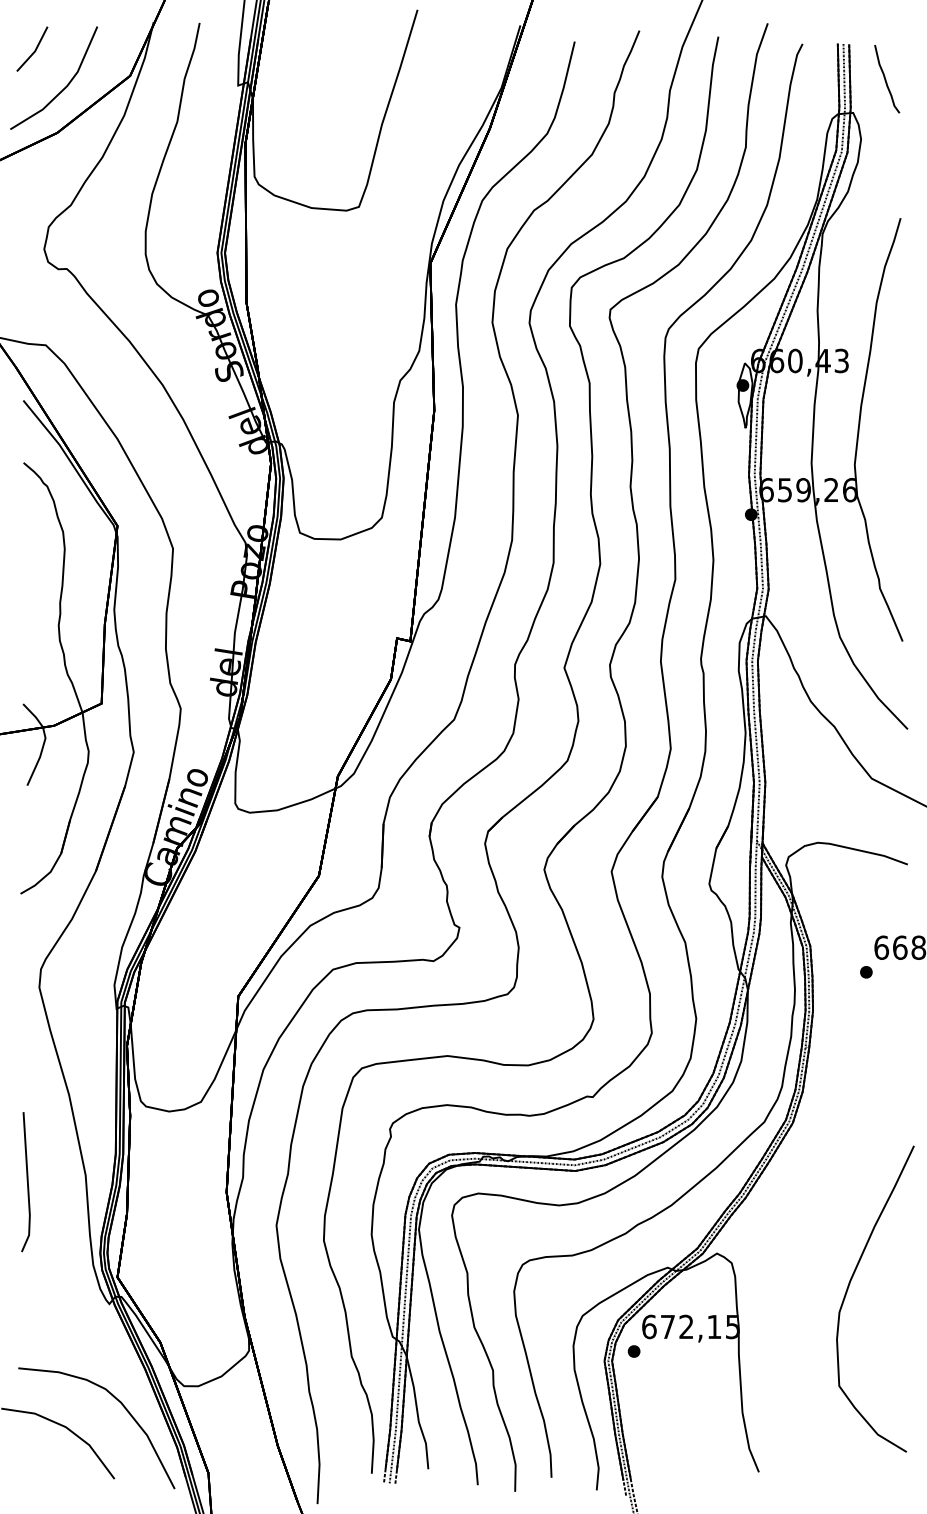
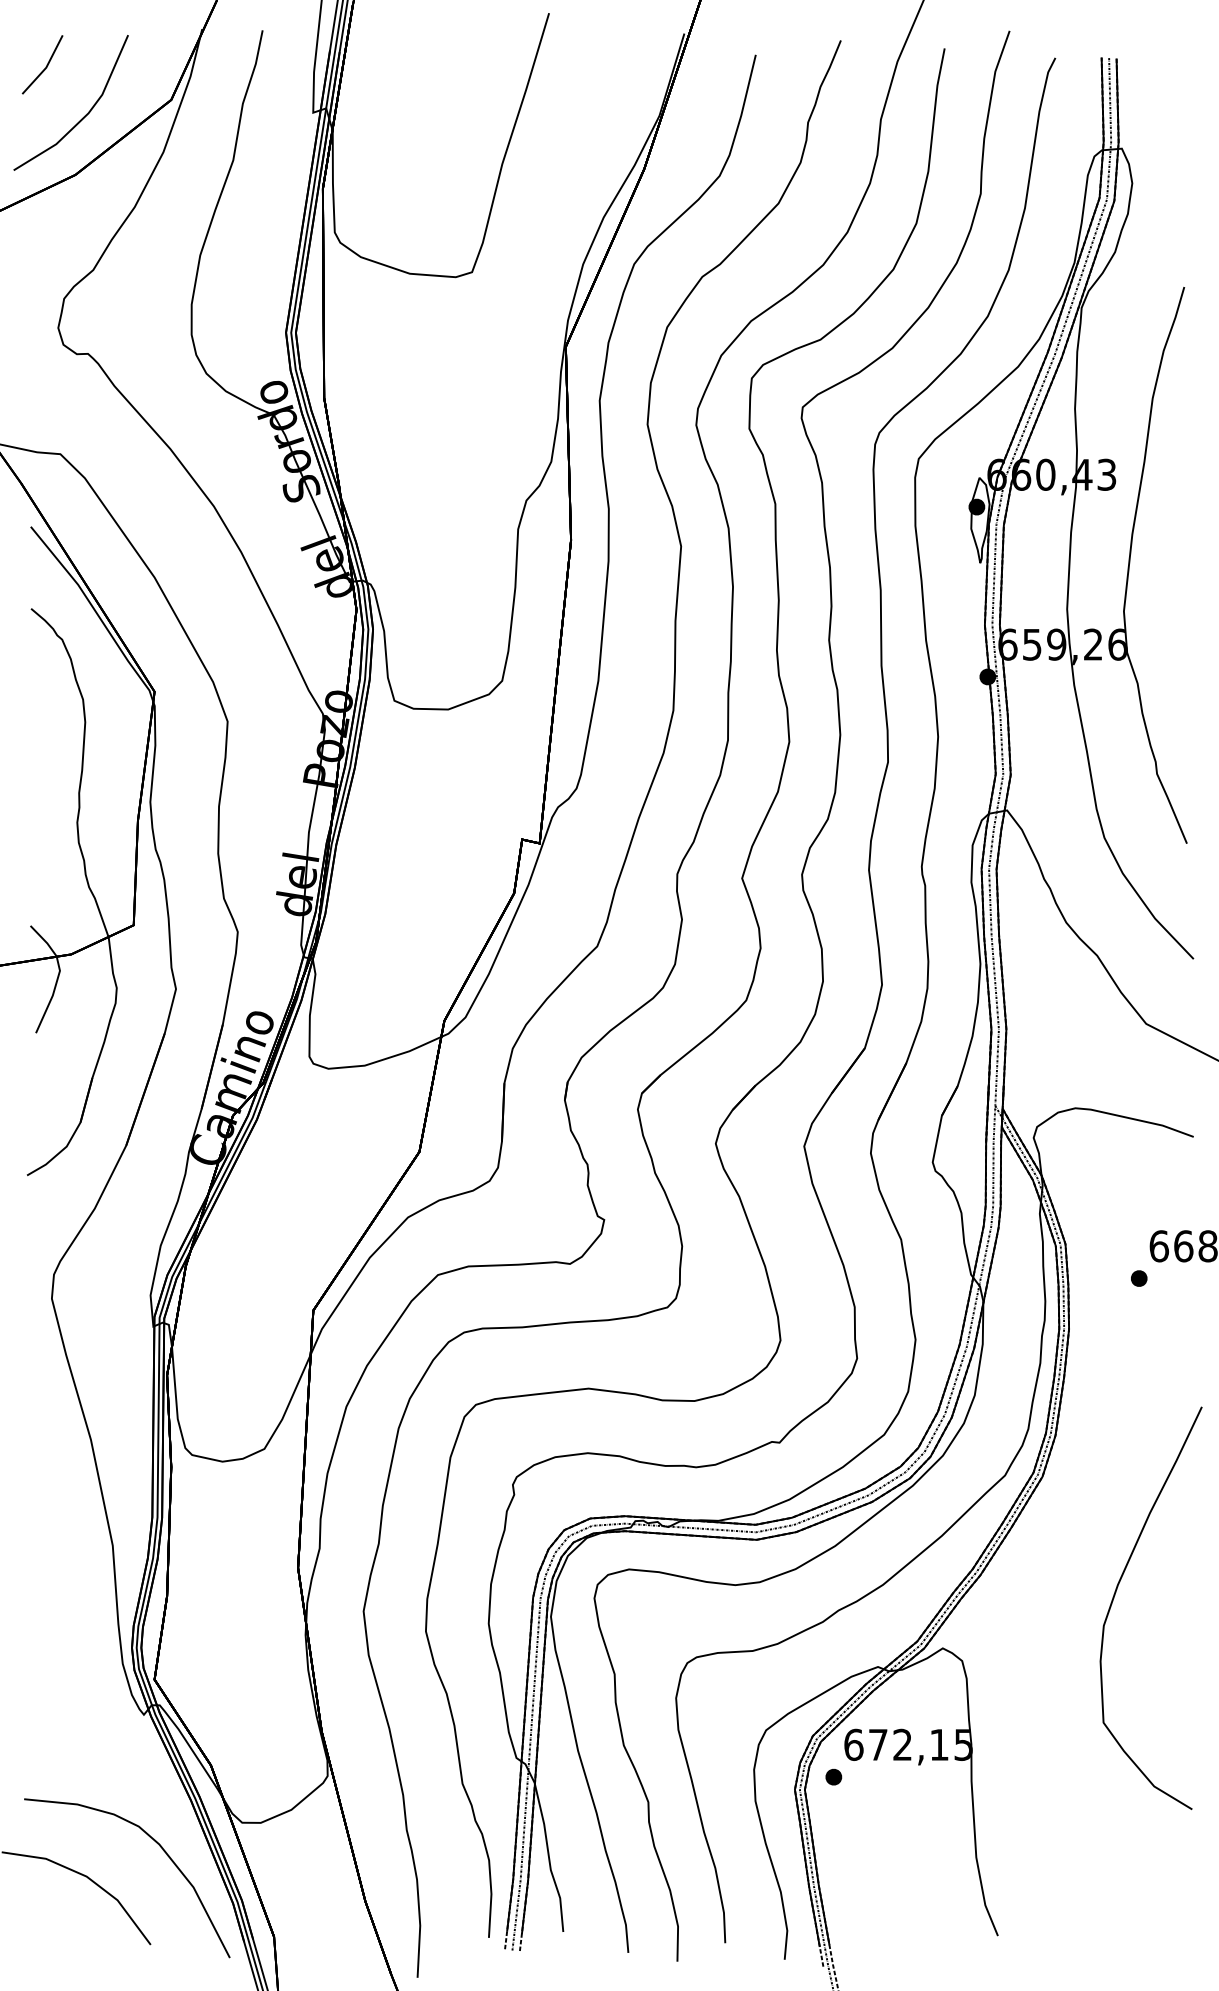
curve: (886, 79) -> (1165, 104), removed
line: (26, 1181) -> (34, 1553), removed
curve: (848, 1289) -> (1115, 1595), moved

